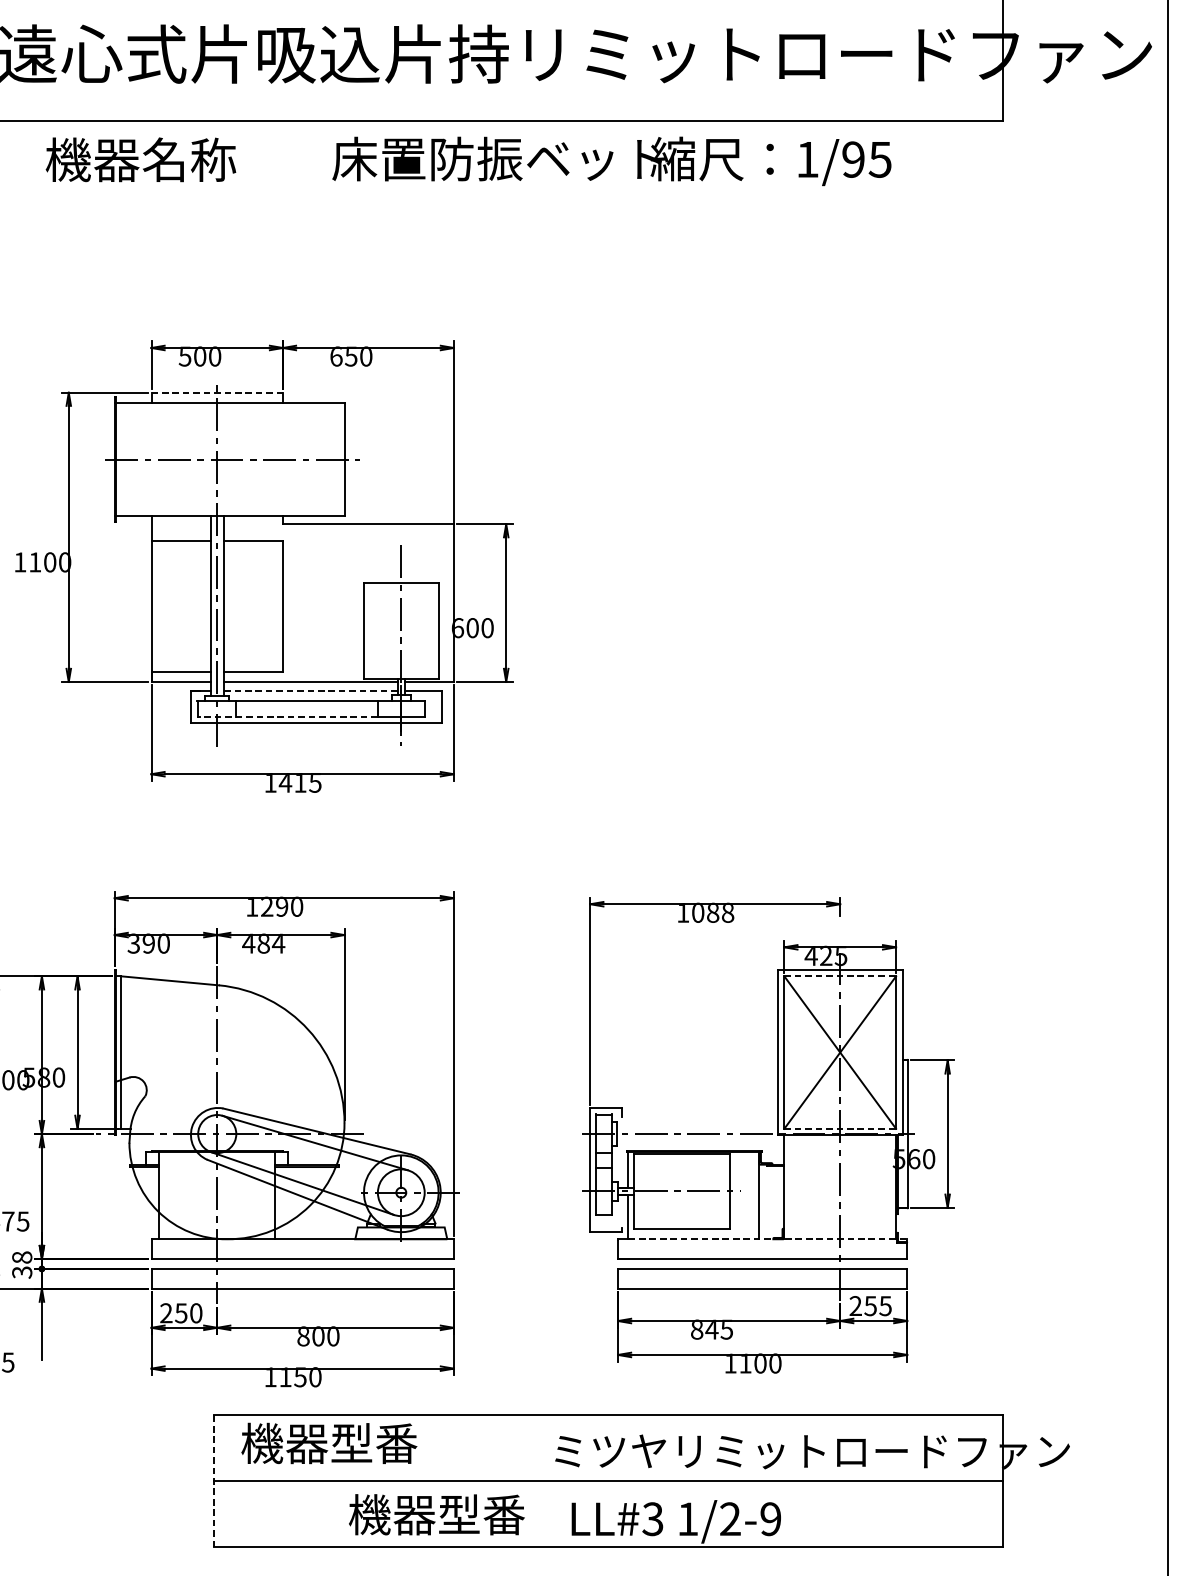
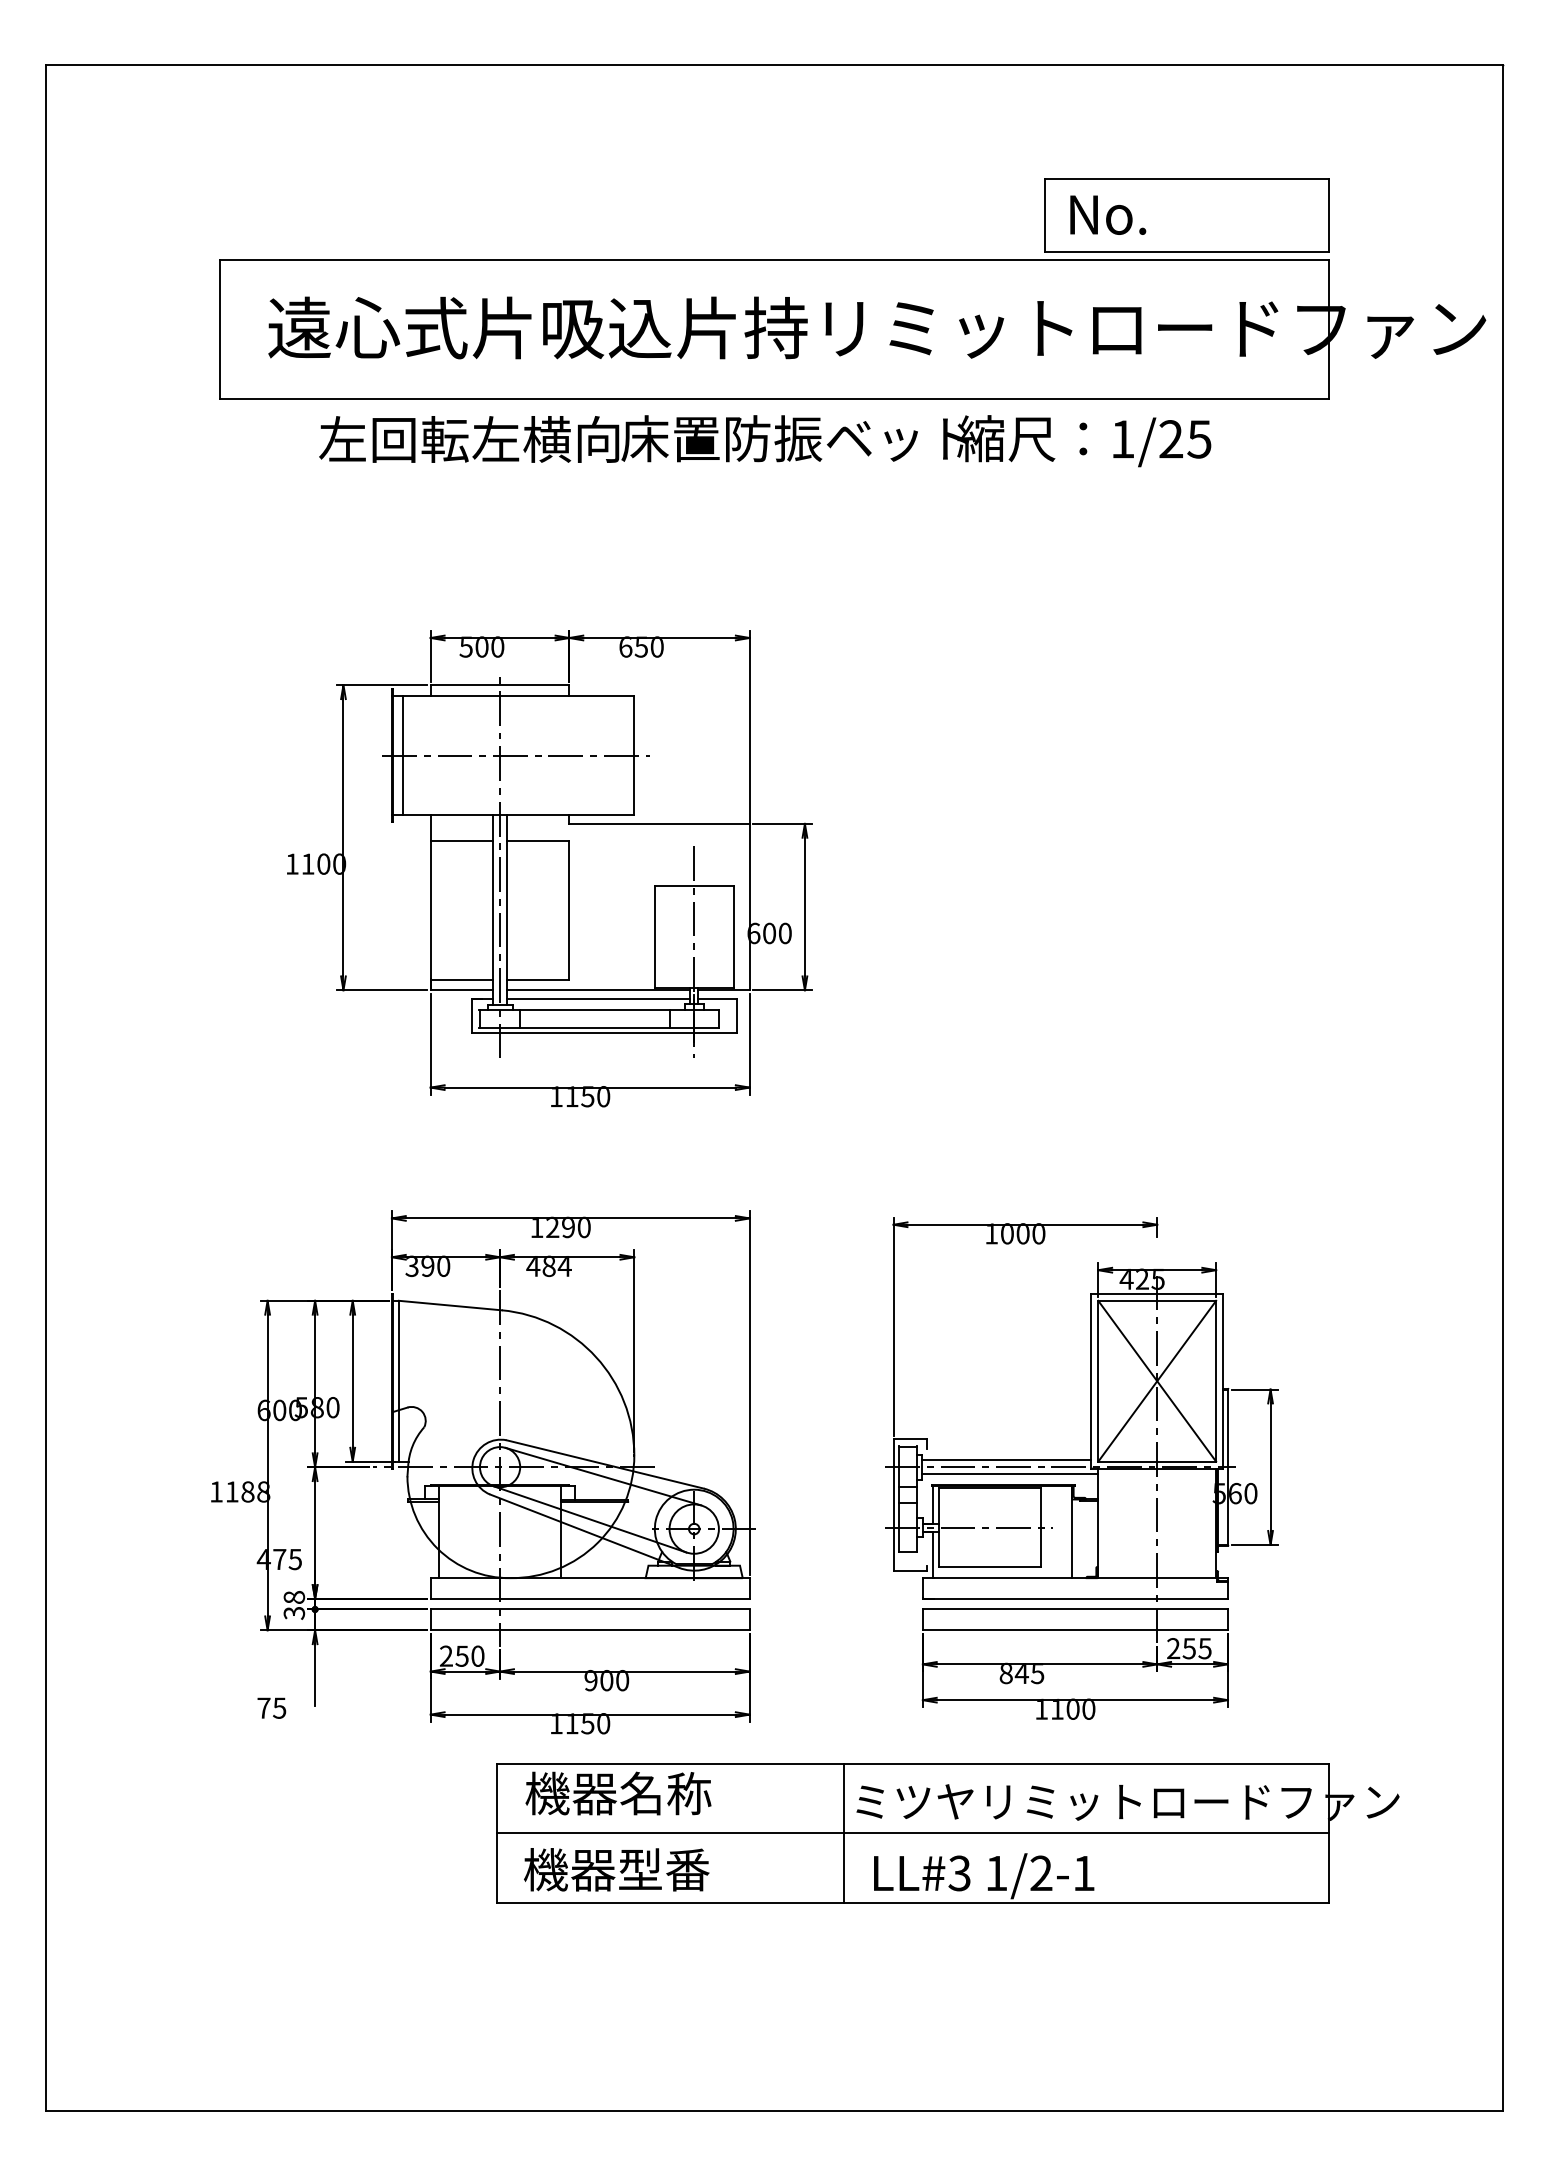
text: (188, 159) -> (469, 439), 機器名称 -> 左回転左横向
text: (852, 159) -> (1170, 439), 1/95 -> 1/25
line: (217, 393) -> (500, 685), dashed -> solid
line: (125, 459) -> (403, 755), added
line: (310, 690) -> (598, 999), dashed -> solid
line: (286, 717) -> (573, 1027), dashed -> solid
text: (300, 782) -> (587, 1096), 1415 -> 1150
text: (720, 912) -> (1030, 1233), 1088 -> 1000
line: (840, 976) -> (1157, 1300), dashed -> solid
line: (697, 1127) -> (1006, 1460), added
line: (840, 1128) -> (1157, 1461), dashed -> solid
line: (700, 1140) -> (1009, 1474), added
line: (767, 1239) -> (1080, 1578), dashed -> solid
text: (302, 1336) -> (590, 1680), 800 -> 900
text: (374, 1443) -> (665, 1793), 機器型番 -> 機器名称
line: (214, 1481) -> (497, 1833), dashed -> solid
line: (542, 1481) -> (843, 1833), added
text: (436, 1514) -> (616, 1869), moved
text: (770, 1519) -> (1083, 1873), 1/2-9 -> 1/2-1

